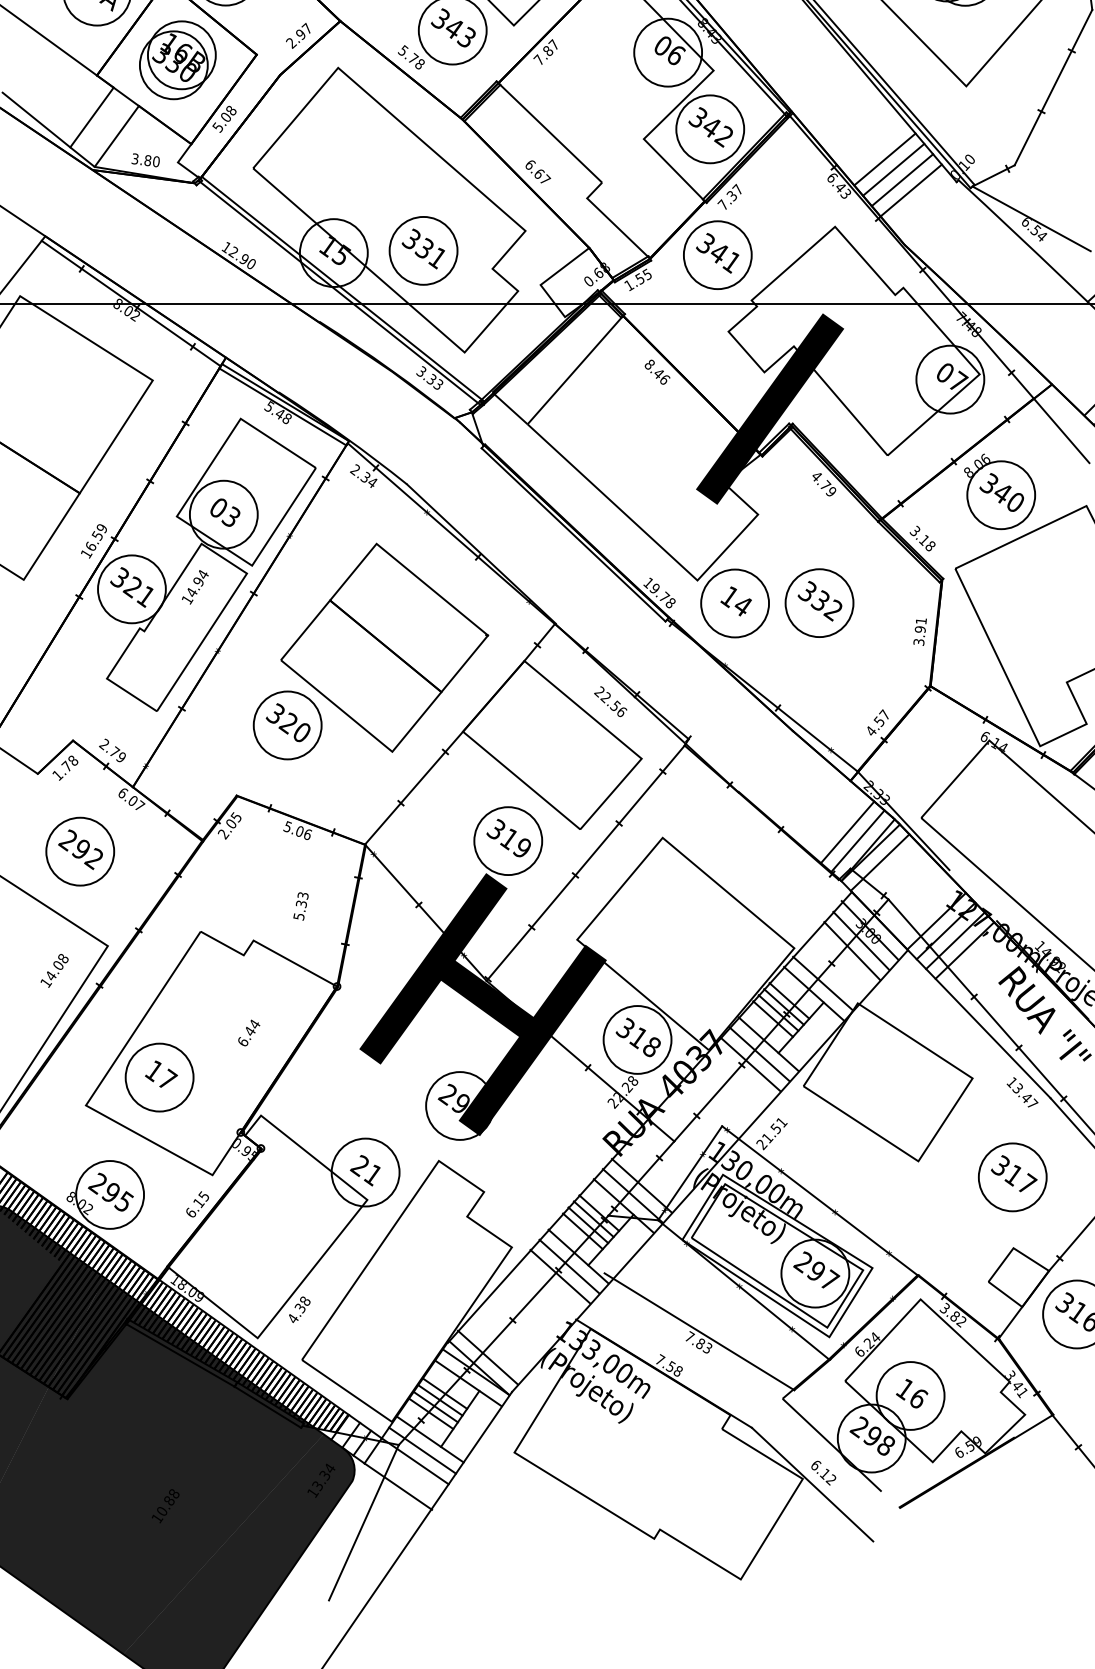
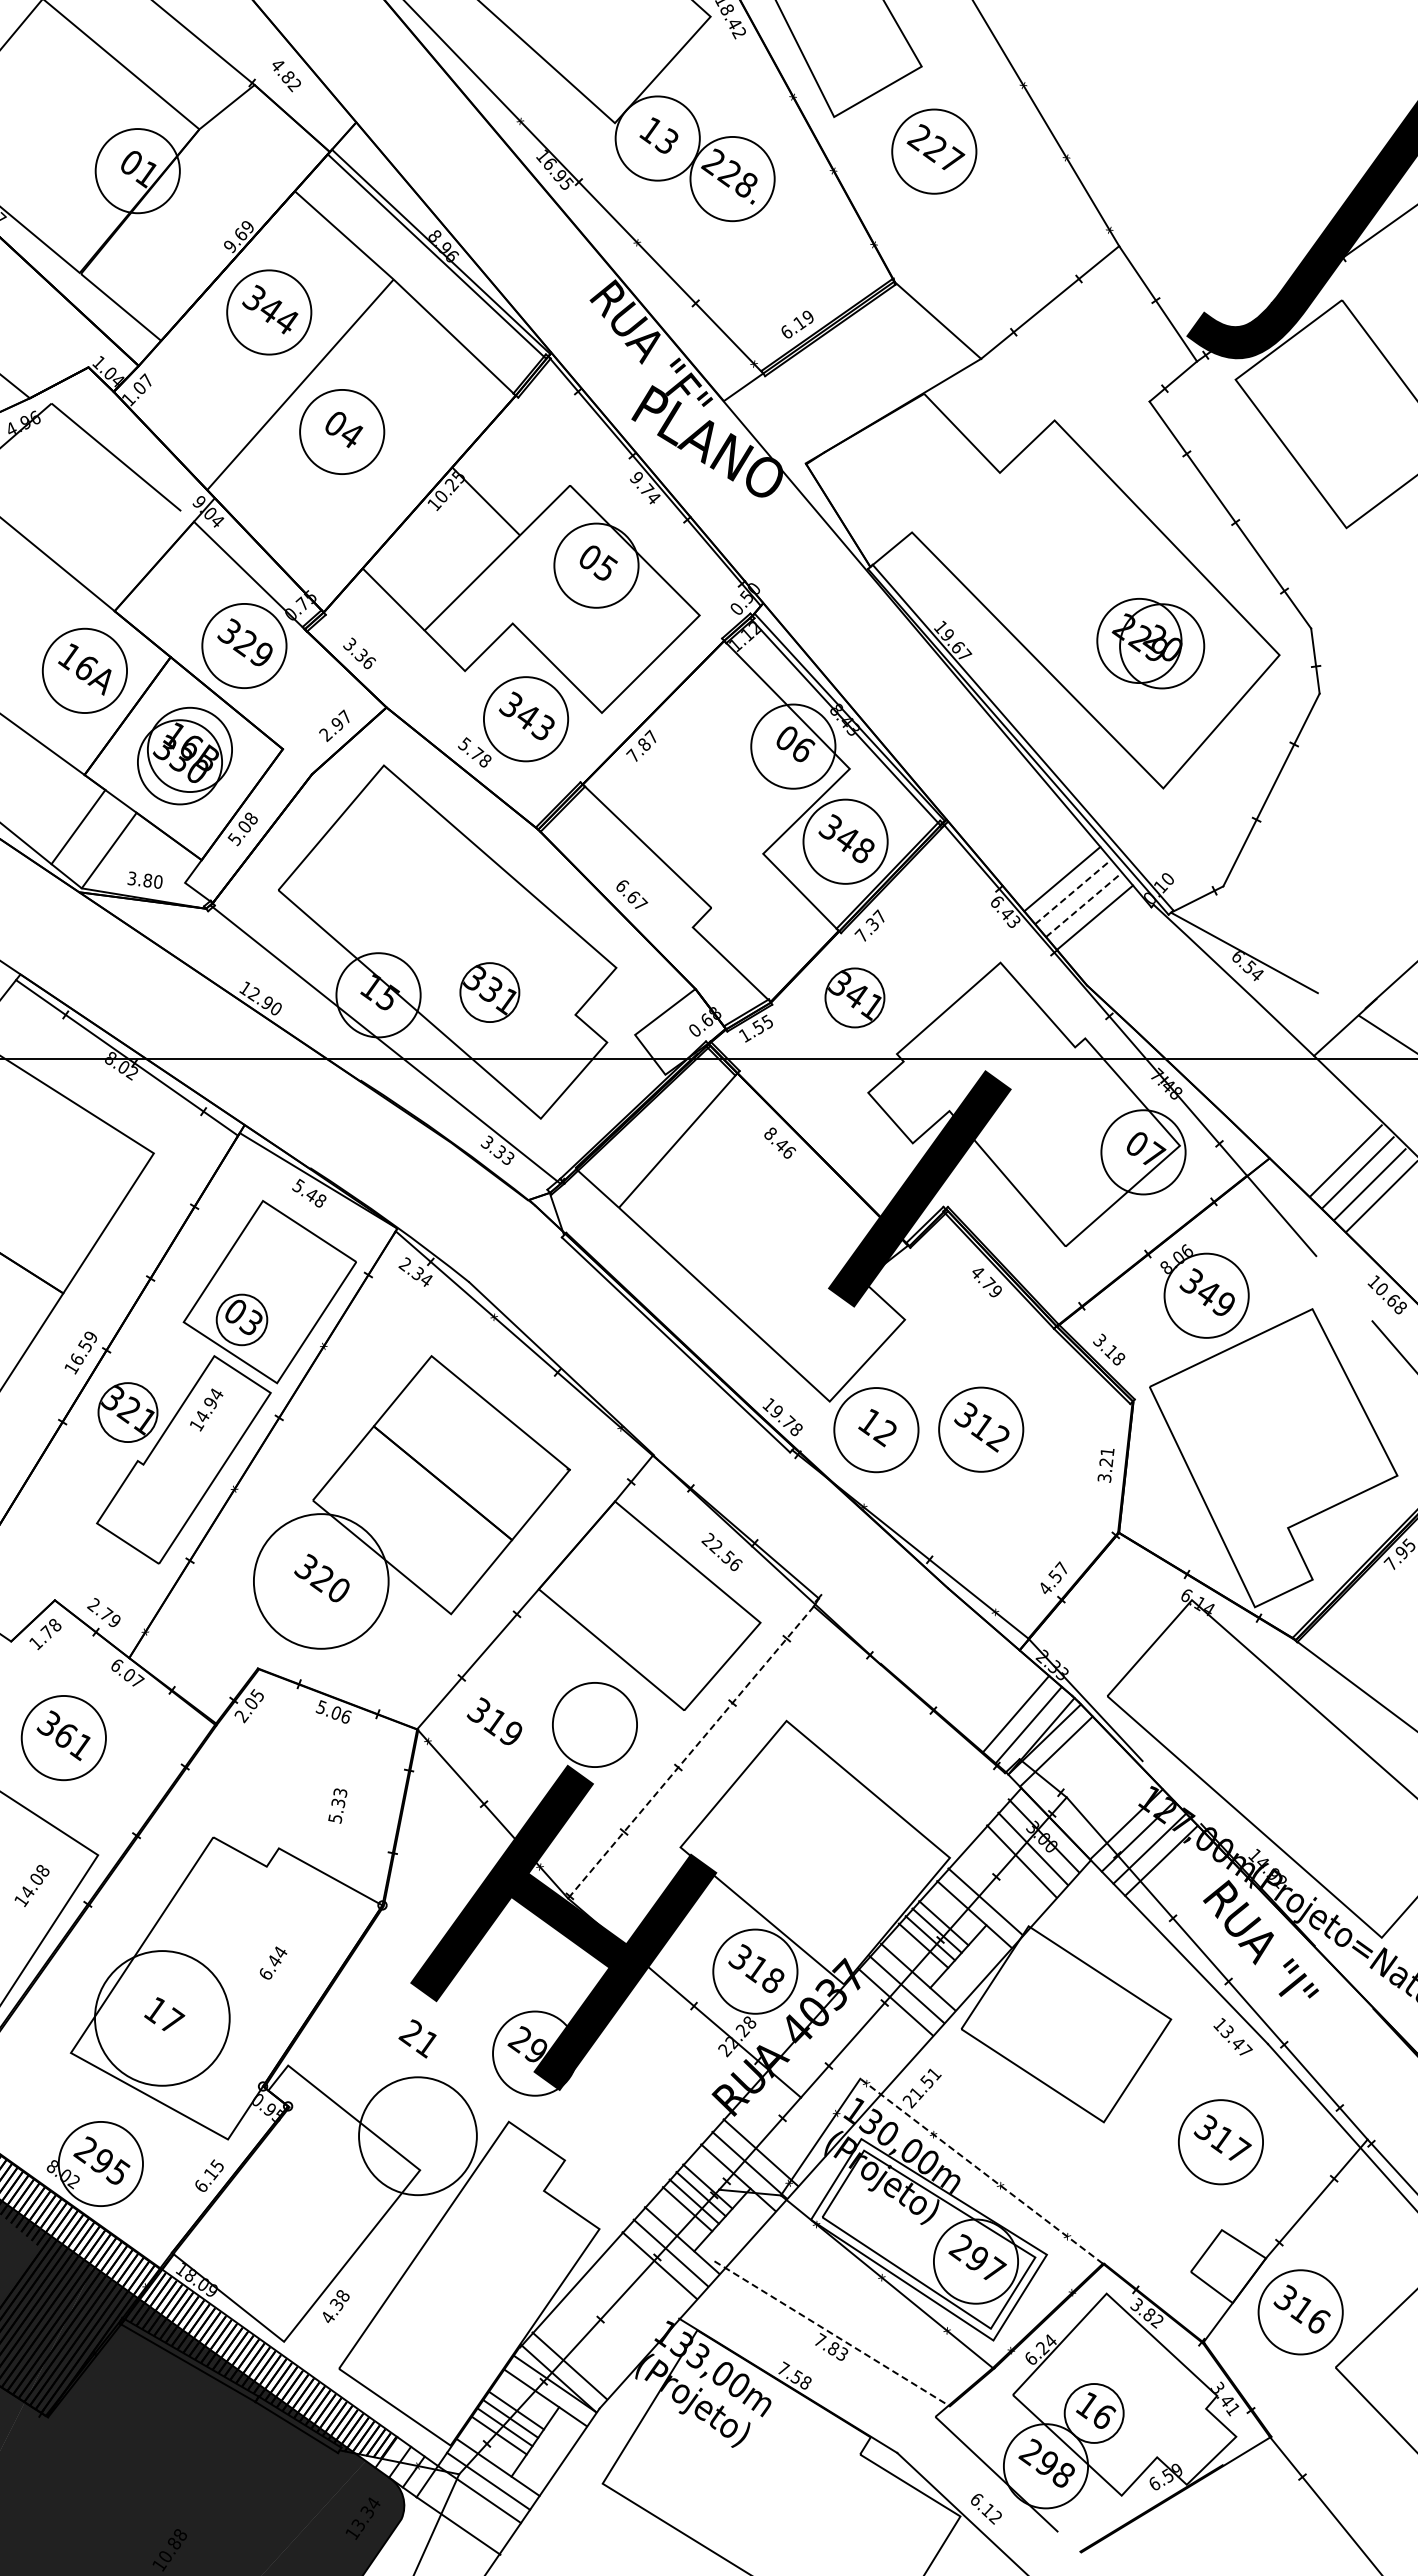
text: (723, 136) -> (862, 850), 342 -> 348
line: (893, 170) -> (1073, 892), solid -> dashed
line: (902, 179) -> (1084, 904), solid -> dashed
circle: (423, 250) -> (489, 992), size x0.7
circle: (717, 254) -> (854, 997), size x0.7
line: (342, 288) -> (389, 1039), removed
line: (283, 407) -> (315, 1186), removed
text: (1014, 502) -> (1223, 1304), 340 -> 349
circle: (223, 514) -> (241, 1319), size x0.6
circle: (131, 589) -> (127, 1412), size x0.7
text: (819, 601) -> (981, 1427), 332 -> 312
text: (742, 606) -> (885, 1433), 14 -> 12
text: (920, 629) -> (1106, 1462), 3.91 -> 3.21
circle: (287, 725) -> (321, 1581), size x1.6
text: (508, 838) -> (494, 1721), moved
text: (80, 849) -> (64, 1735), 292 -> 361
line: (586, 863) -> (691, 1752), solid -> dashed
circle: (159, 1077) -> (162, 2018), size x1.6
text: (365, 1170) -> (417, 2038), moved
circle: (365, 1172) -> (417, 2136), size x1.4
line: (819, 1200) -> (981, 2170), solid -> dashed
line: (699, 1332) -> (832, 2334), solid -> dashed
circle: (910, 1396) -> (1094, 2413), size x0.7

